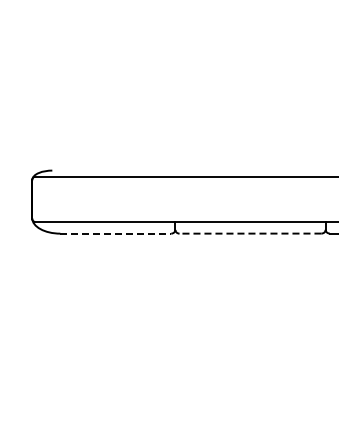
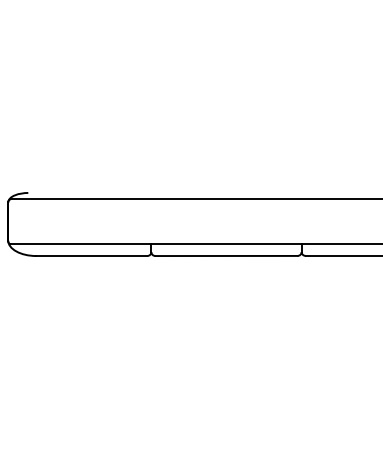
line: (250, 233) -> (226, 255), dashed -> solid
line: (116, 234) -> (92, 256), dashed -> solid

